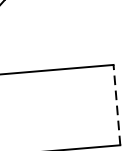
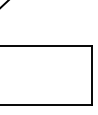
line: (116, 104) -> (91, 75), dashed -> solid

